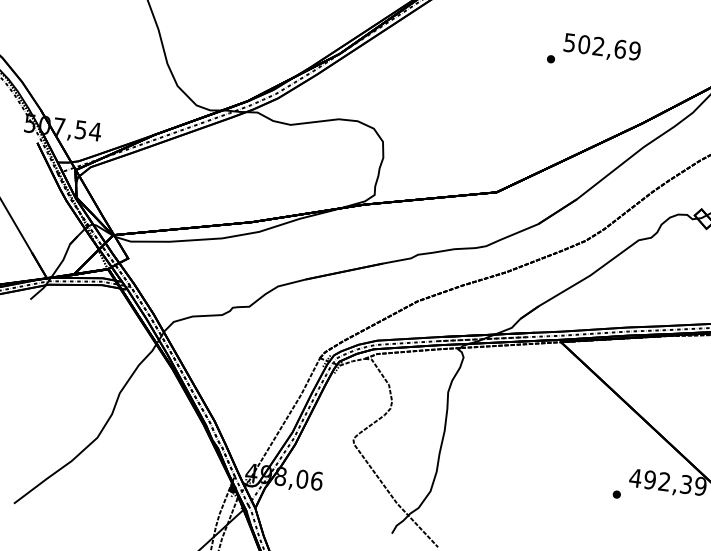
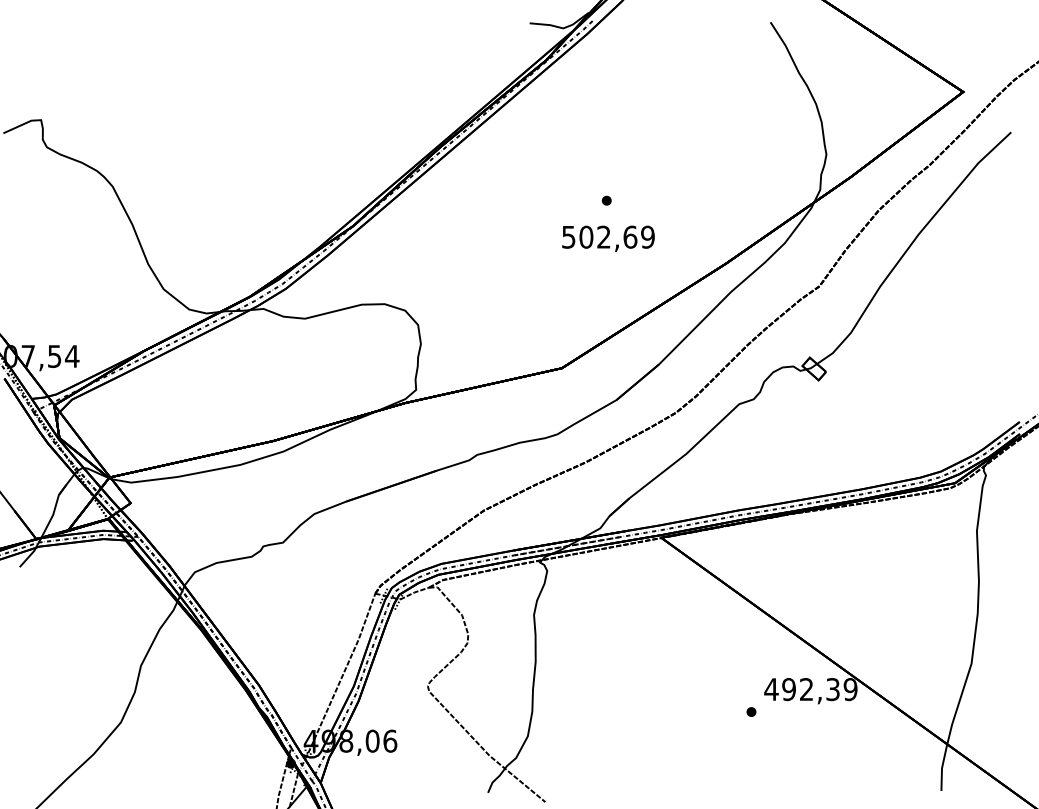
text: (602, 48) -> (608, 238), moved

